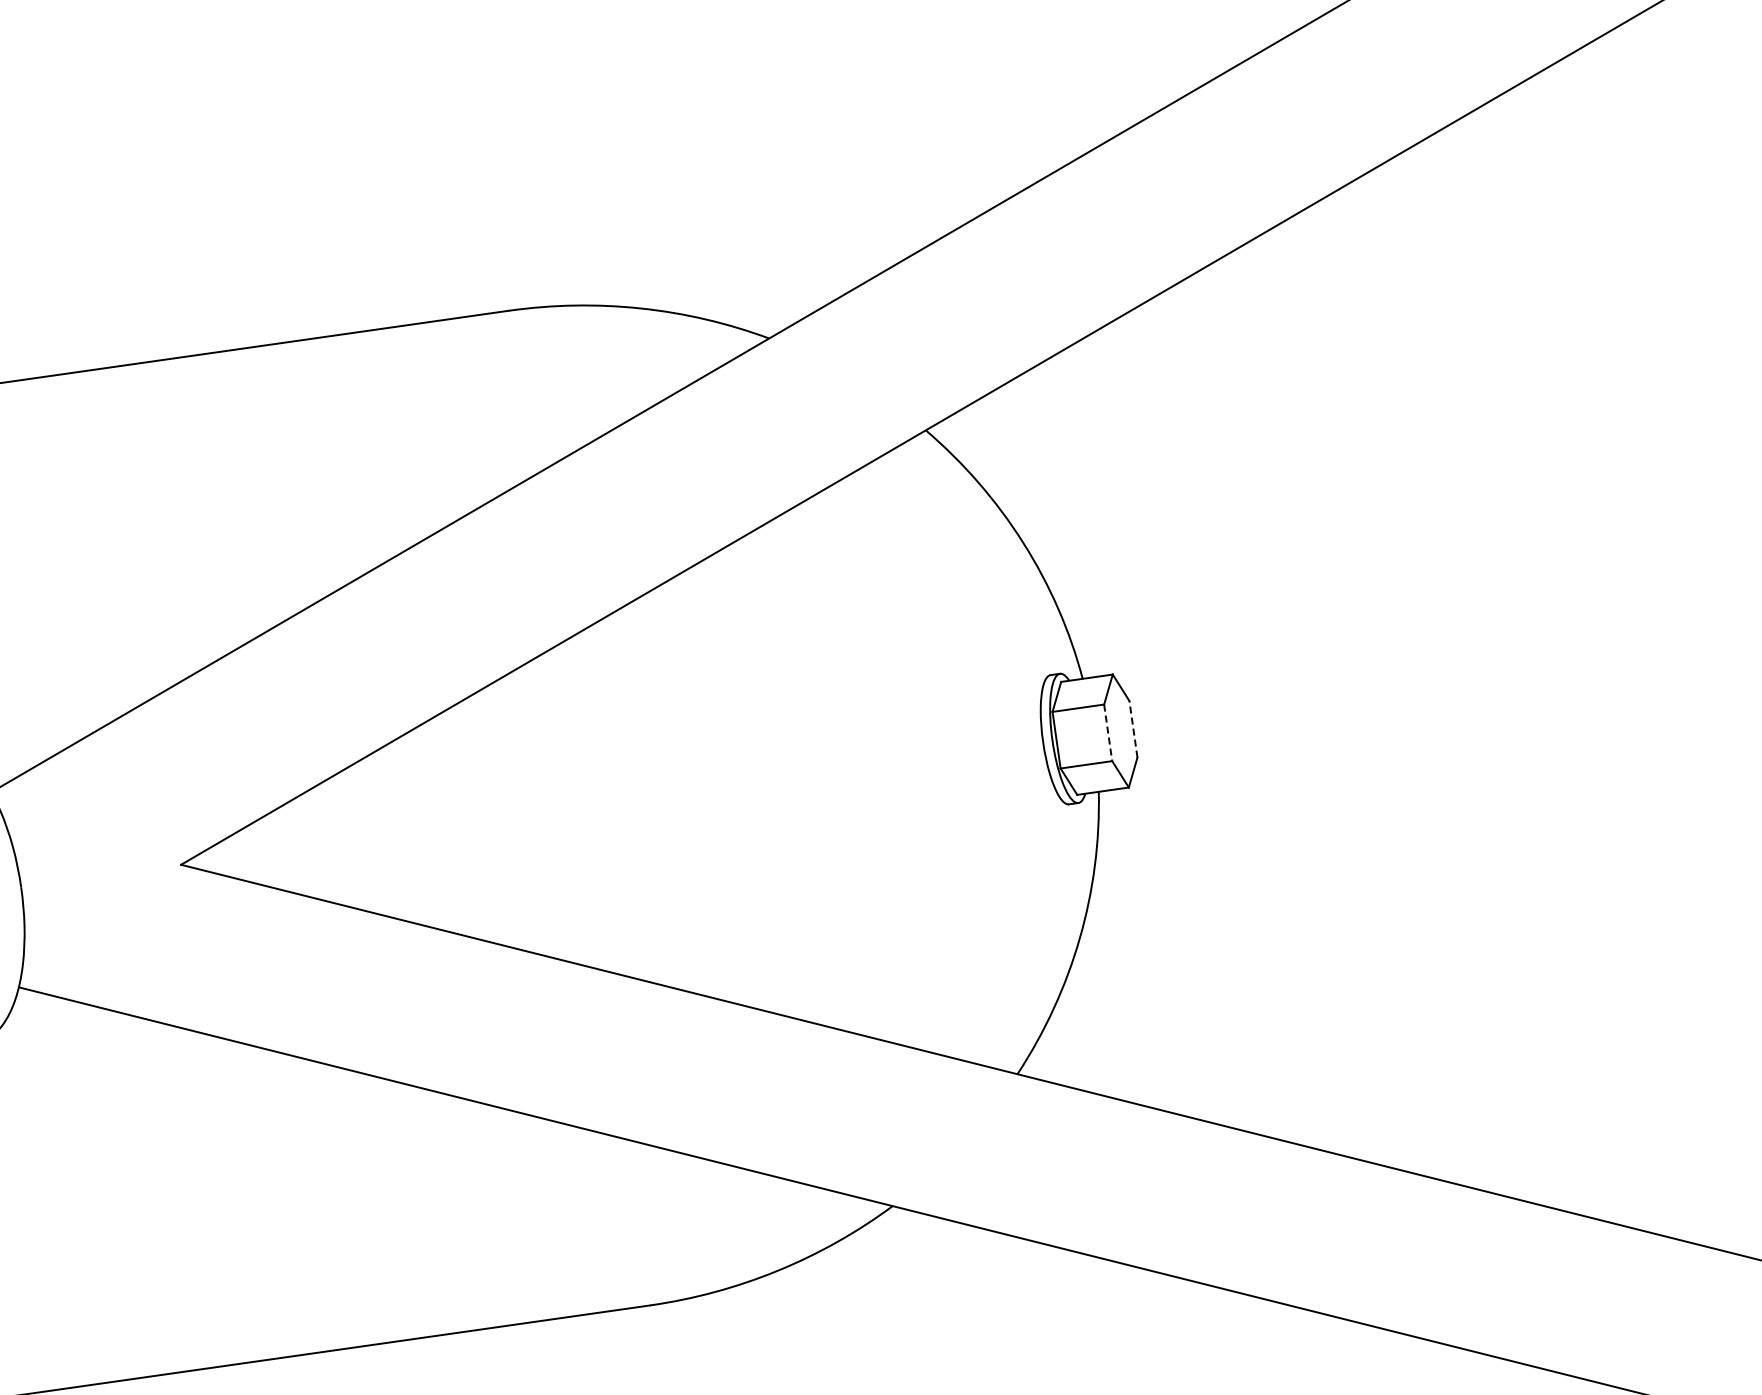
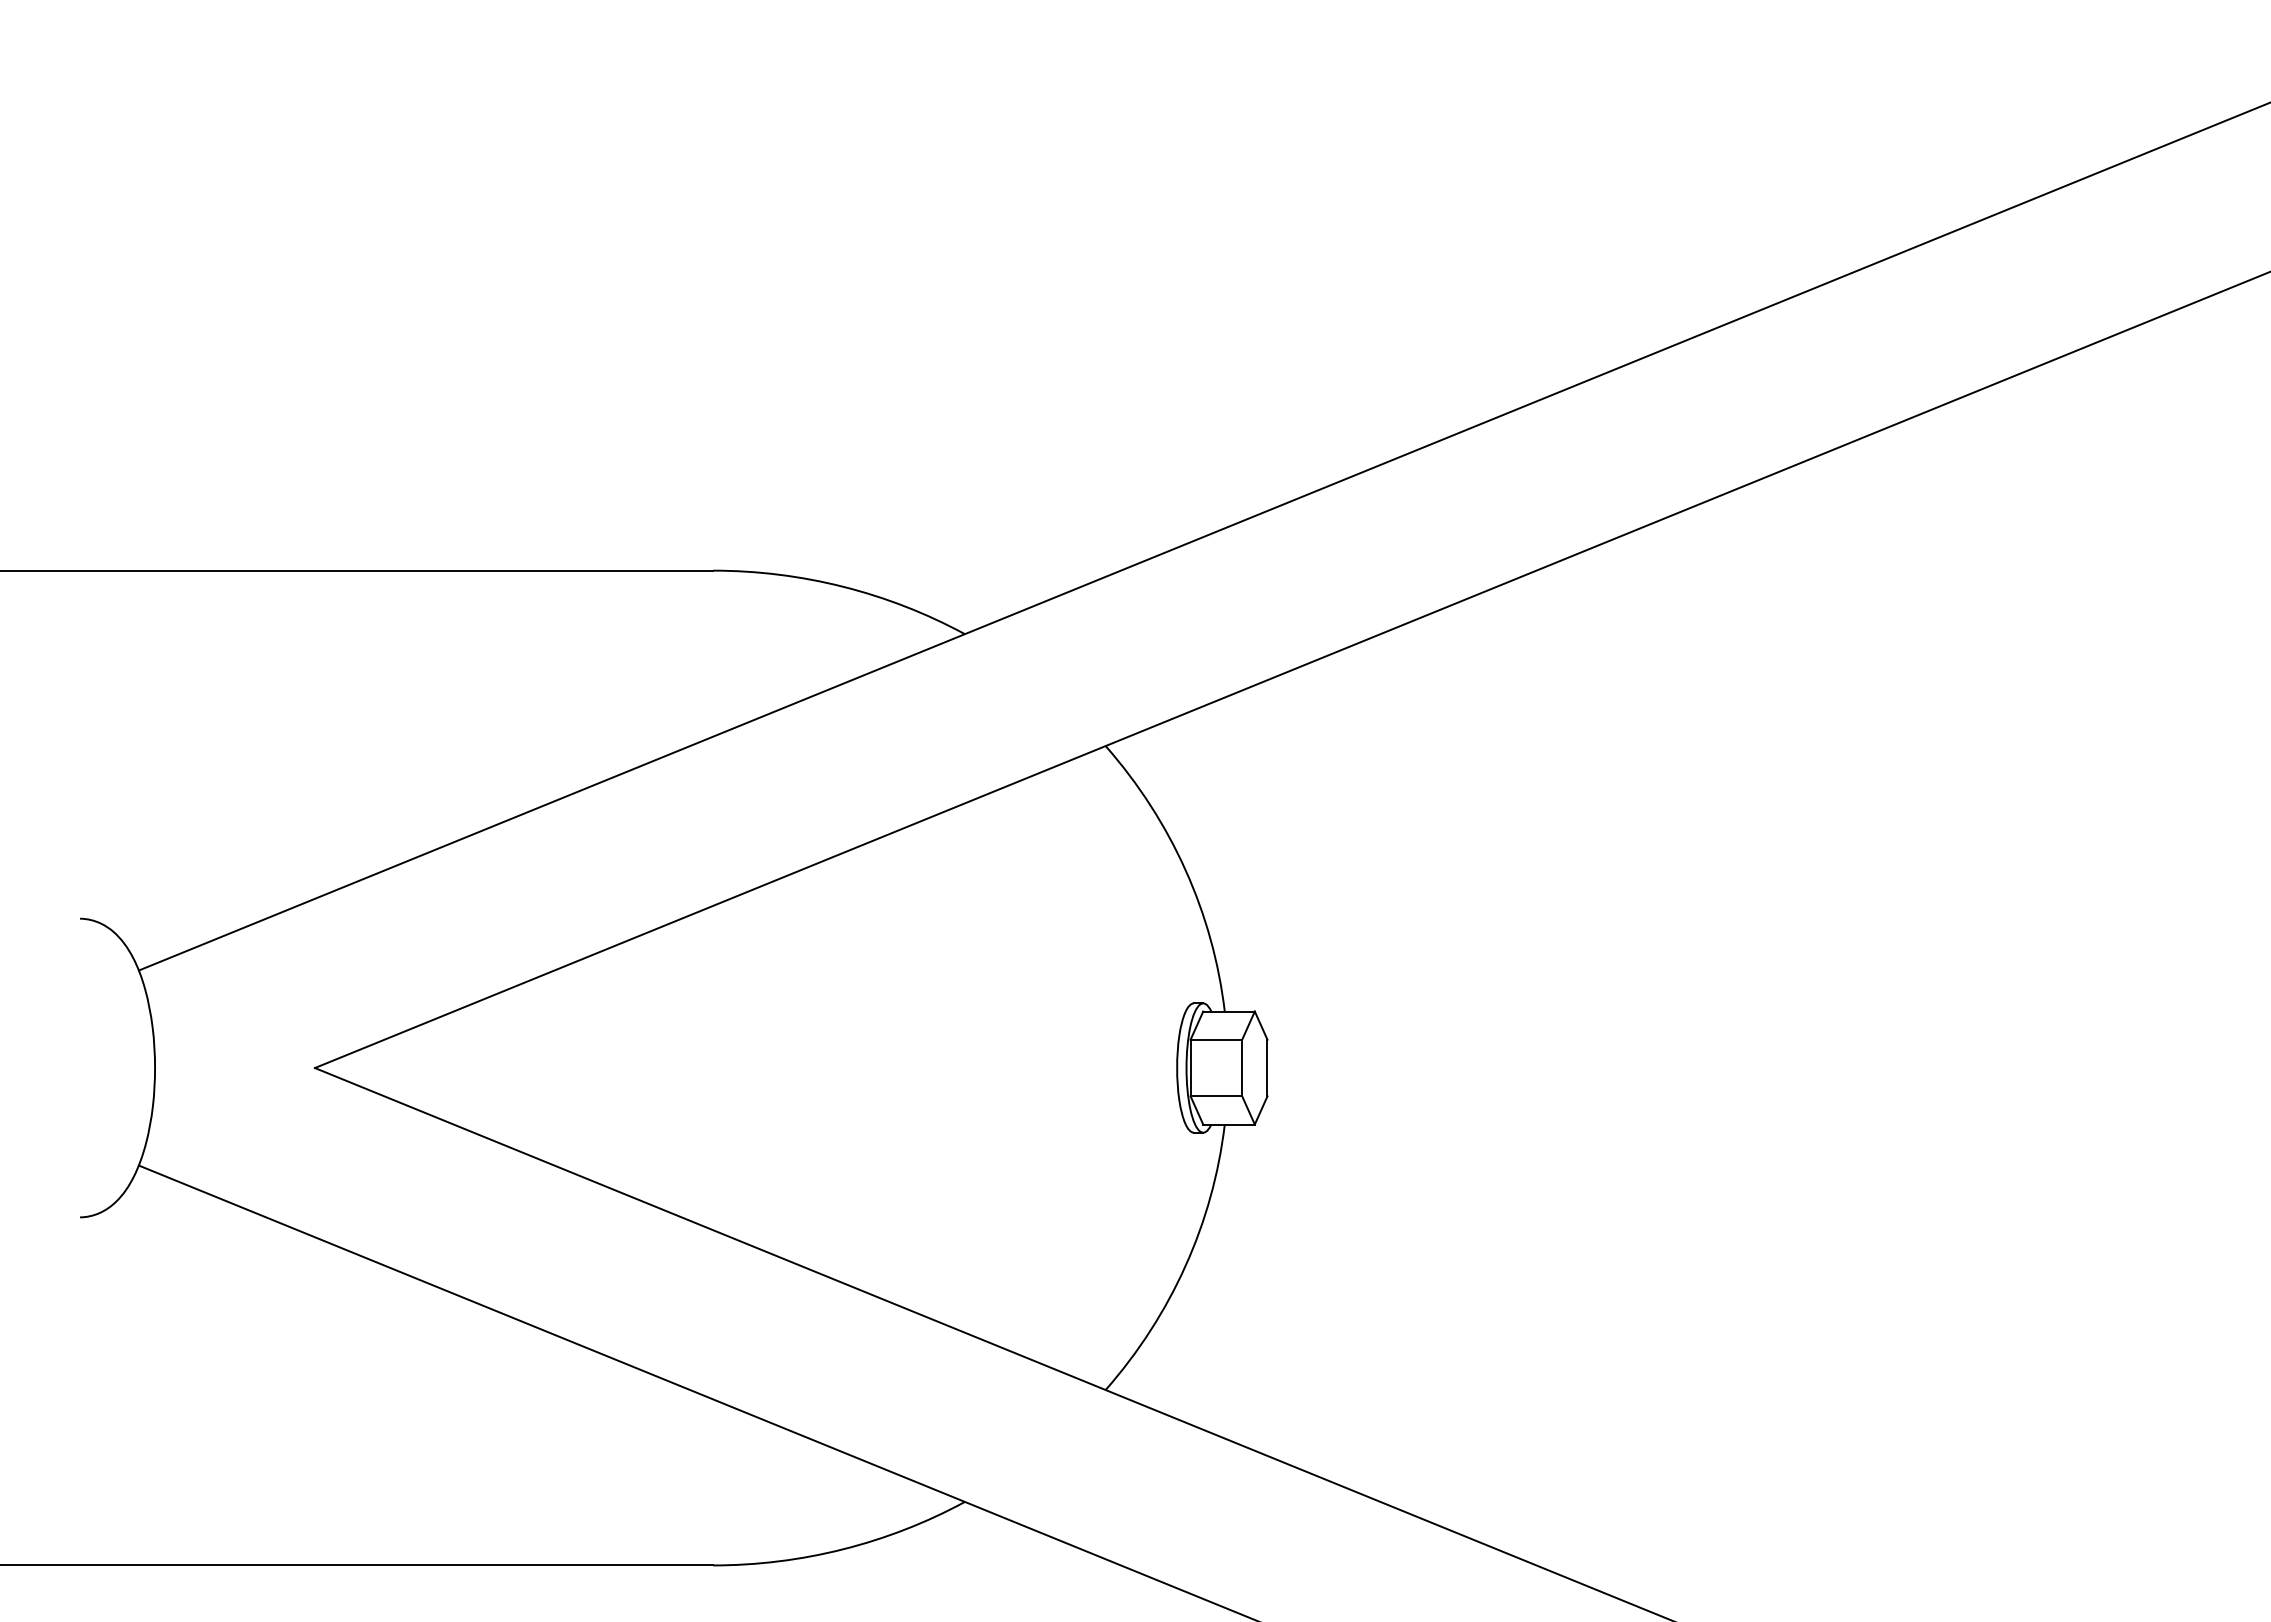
line: (1133, 728) -> (1267, 1067), dashed -> solid
line: (1108, 733) -> (1242, 1068), dashed -> solid

